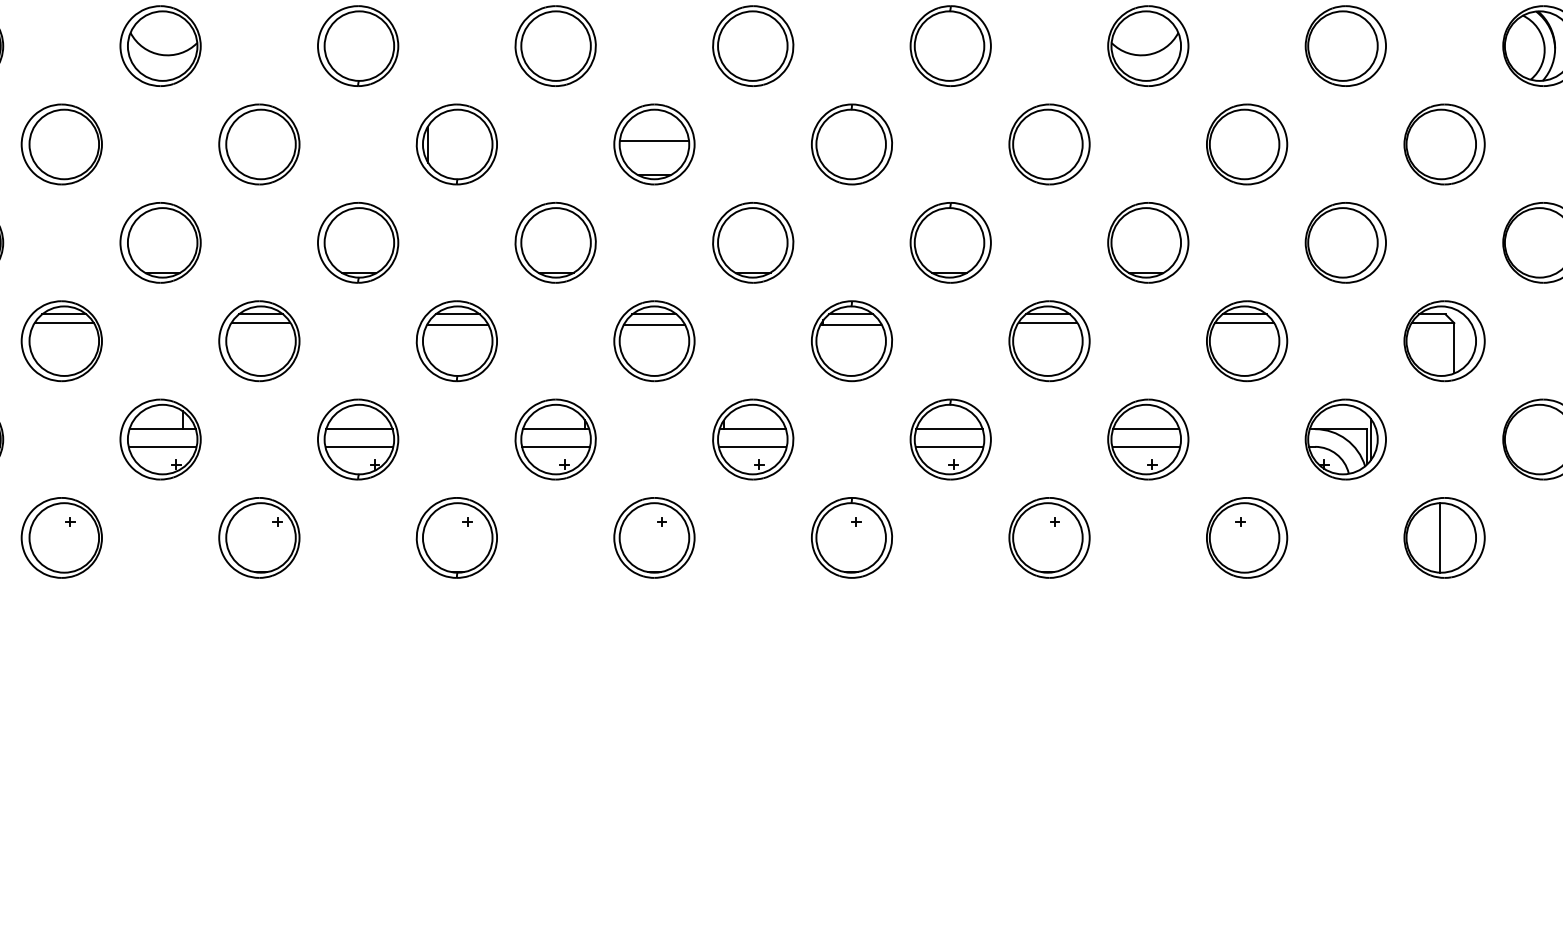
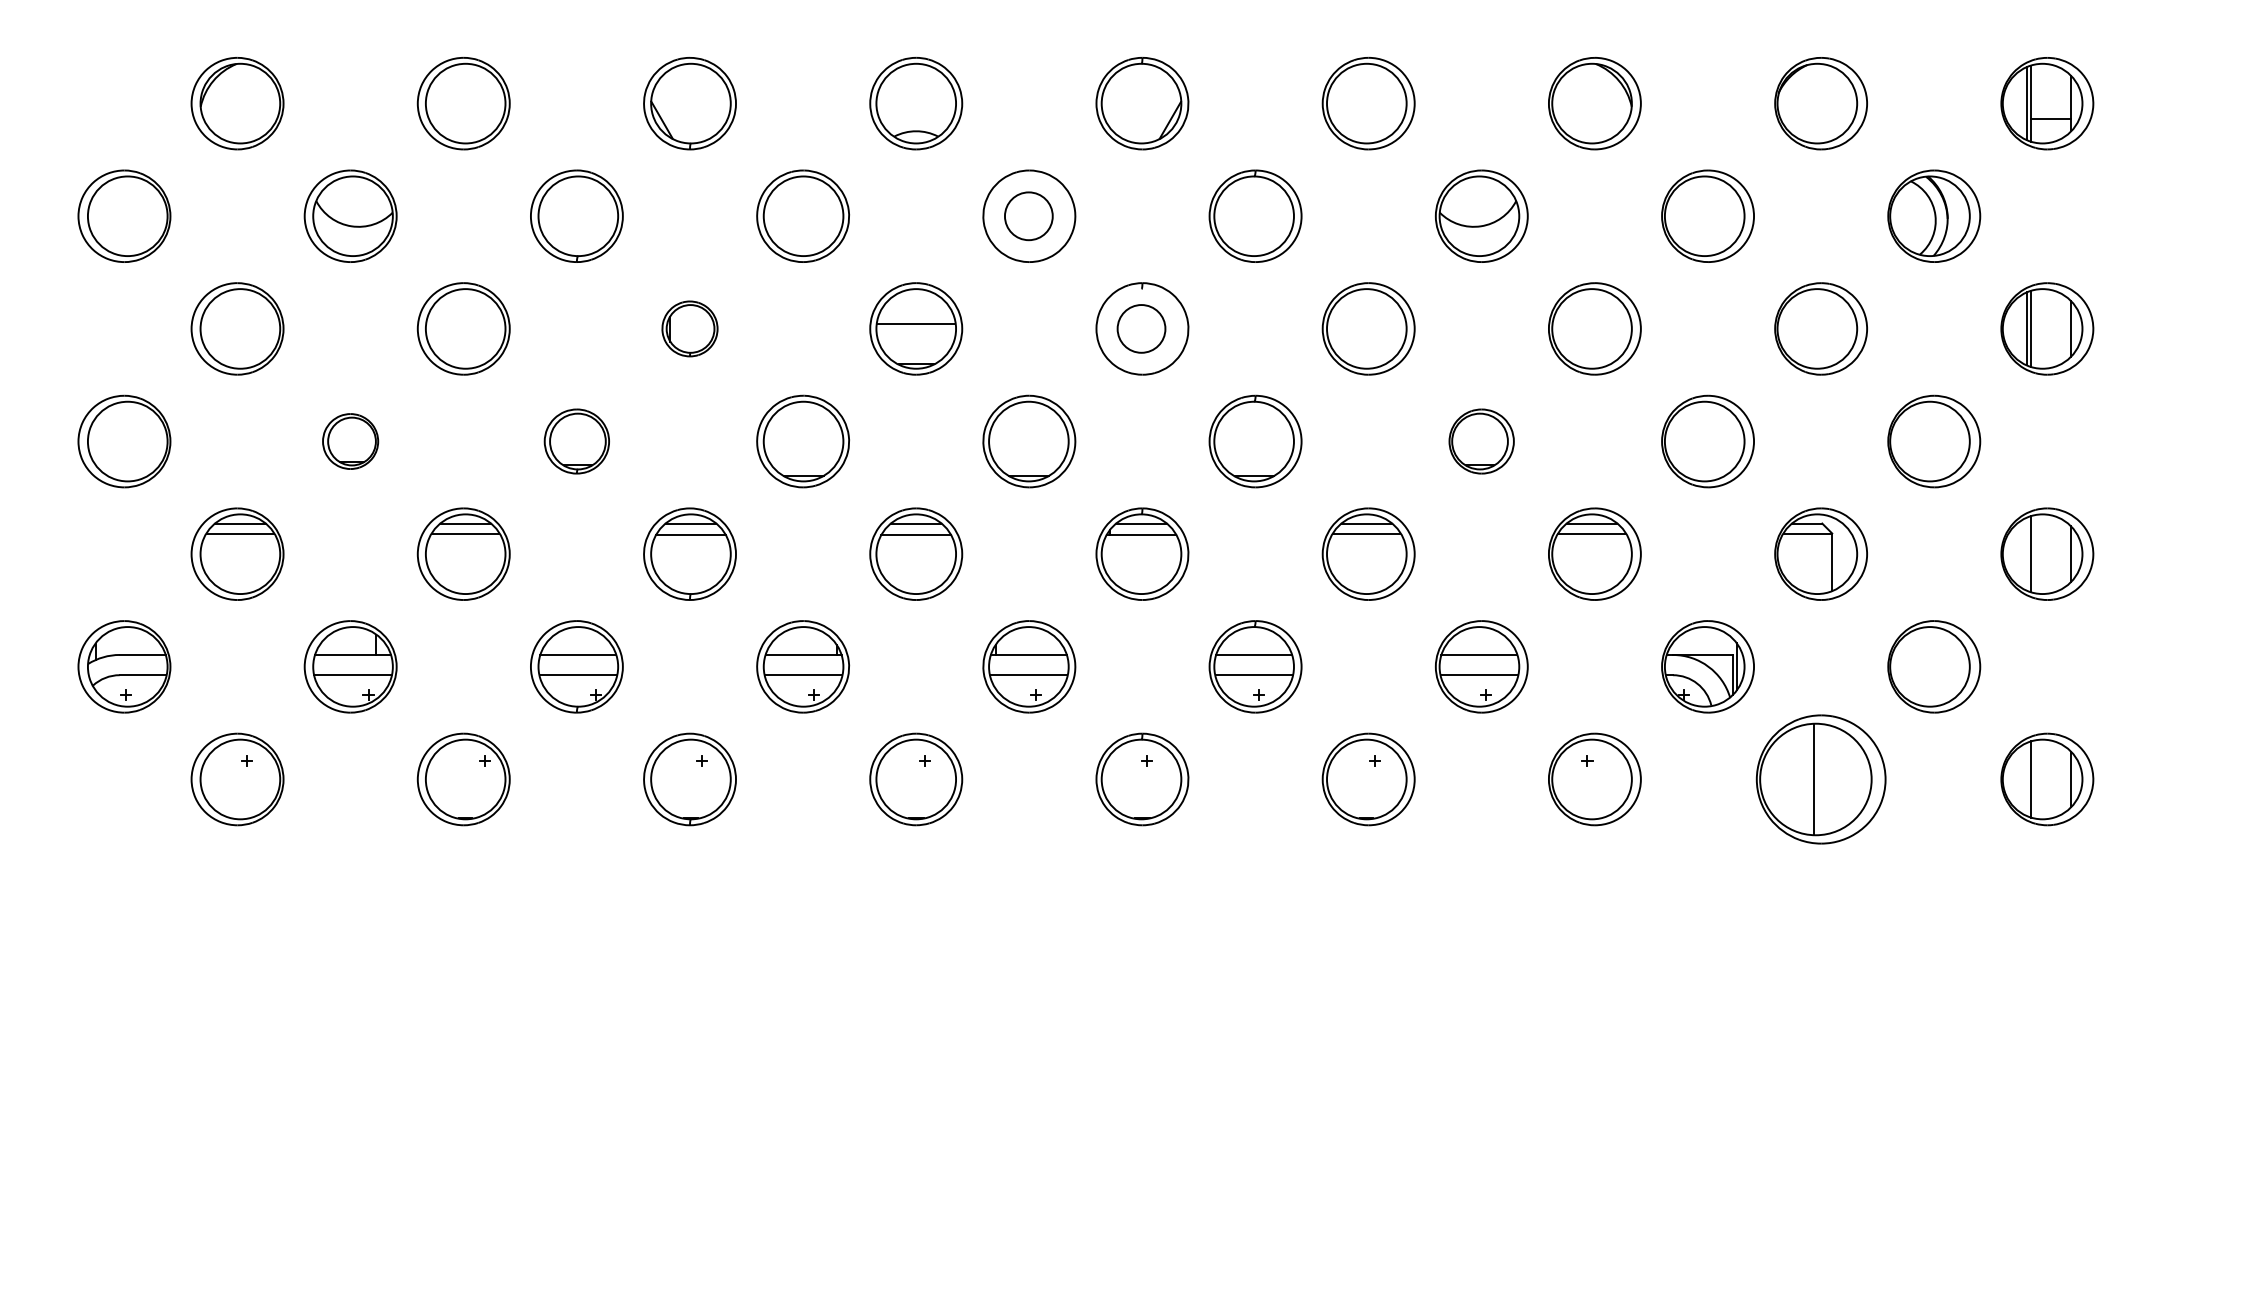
circle: (752, 46) -> (1028, 216), size x0.6
part: (456, 144) -> (689, 328), size x0.6
circle: (851, 144) -> (1141, 328), size x0.6
part: (160, 242) -> (350, 441), size x0.6
part: (357, 242) -> (576, 441), size x0.7
part: (1148, 242) -> (1481, 441), size x0.7
part: (1444, 537) -> (1820, 779), size x1.4

